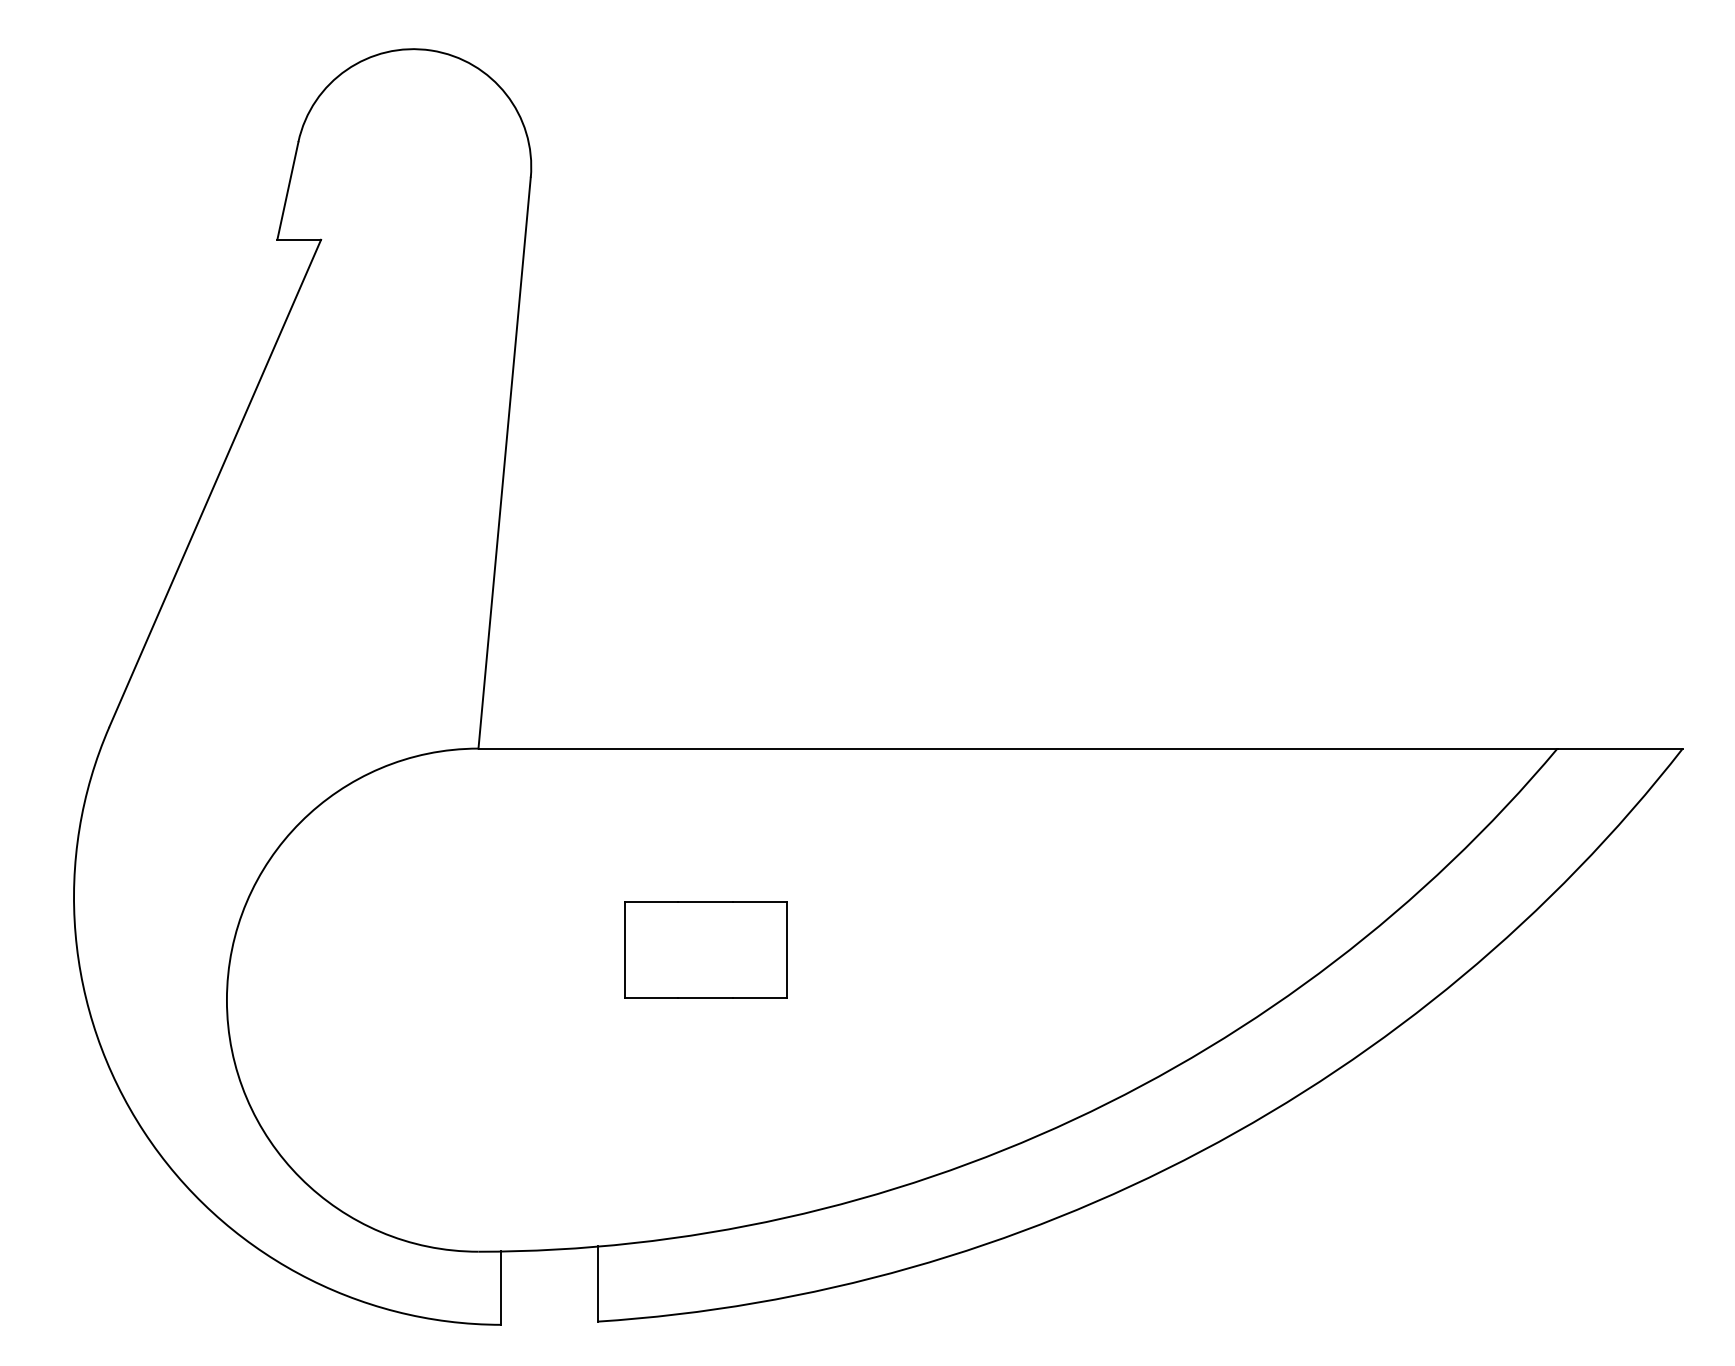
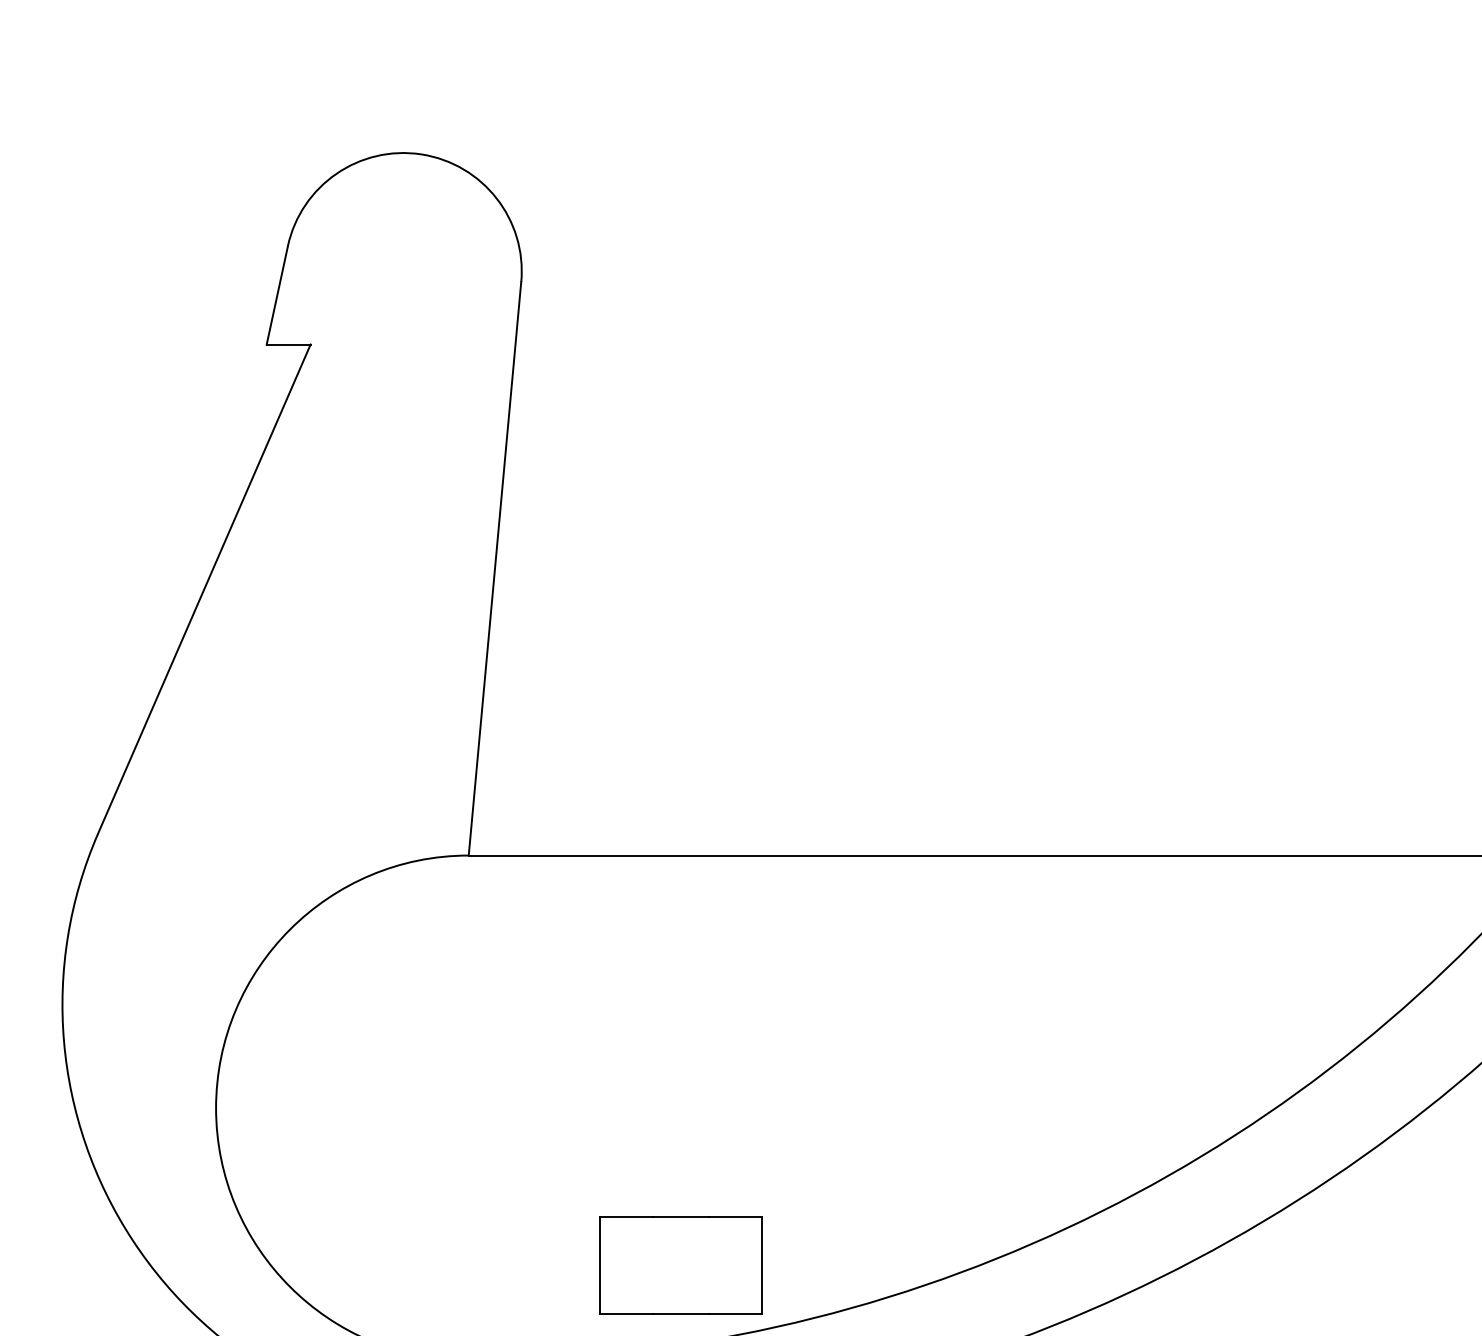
part: (705, 949) -> (680, 1265), moved

